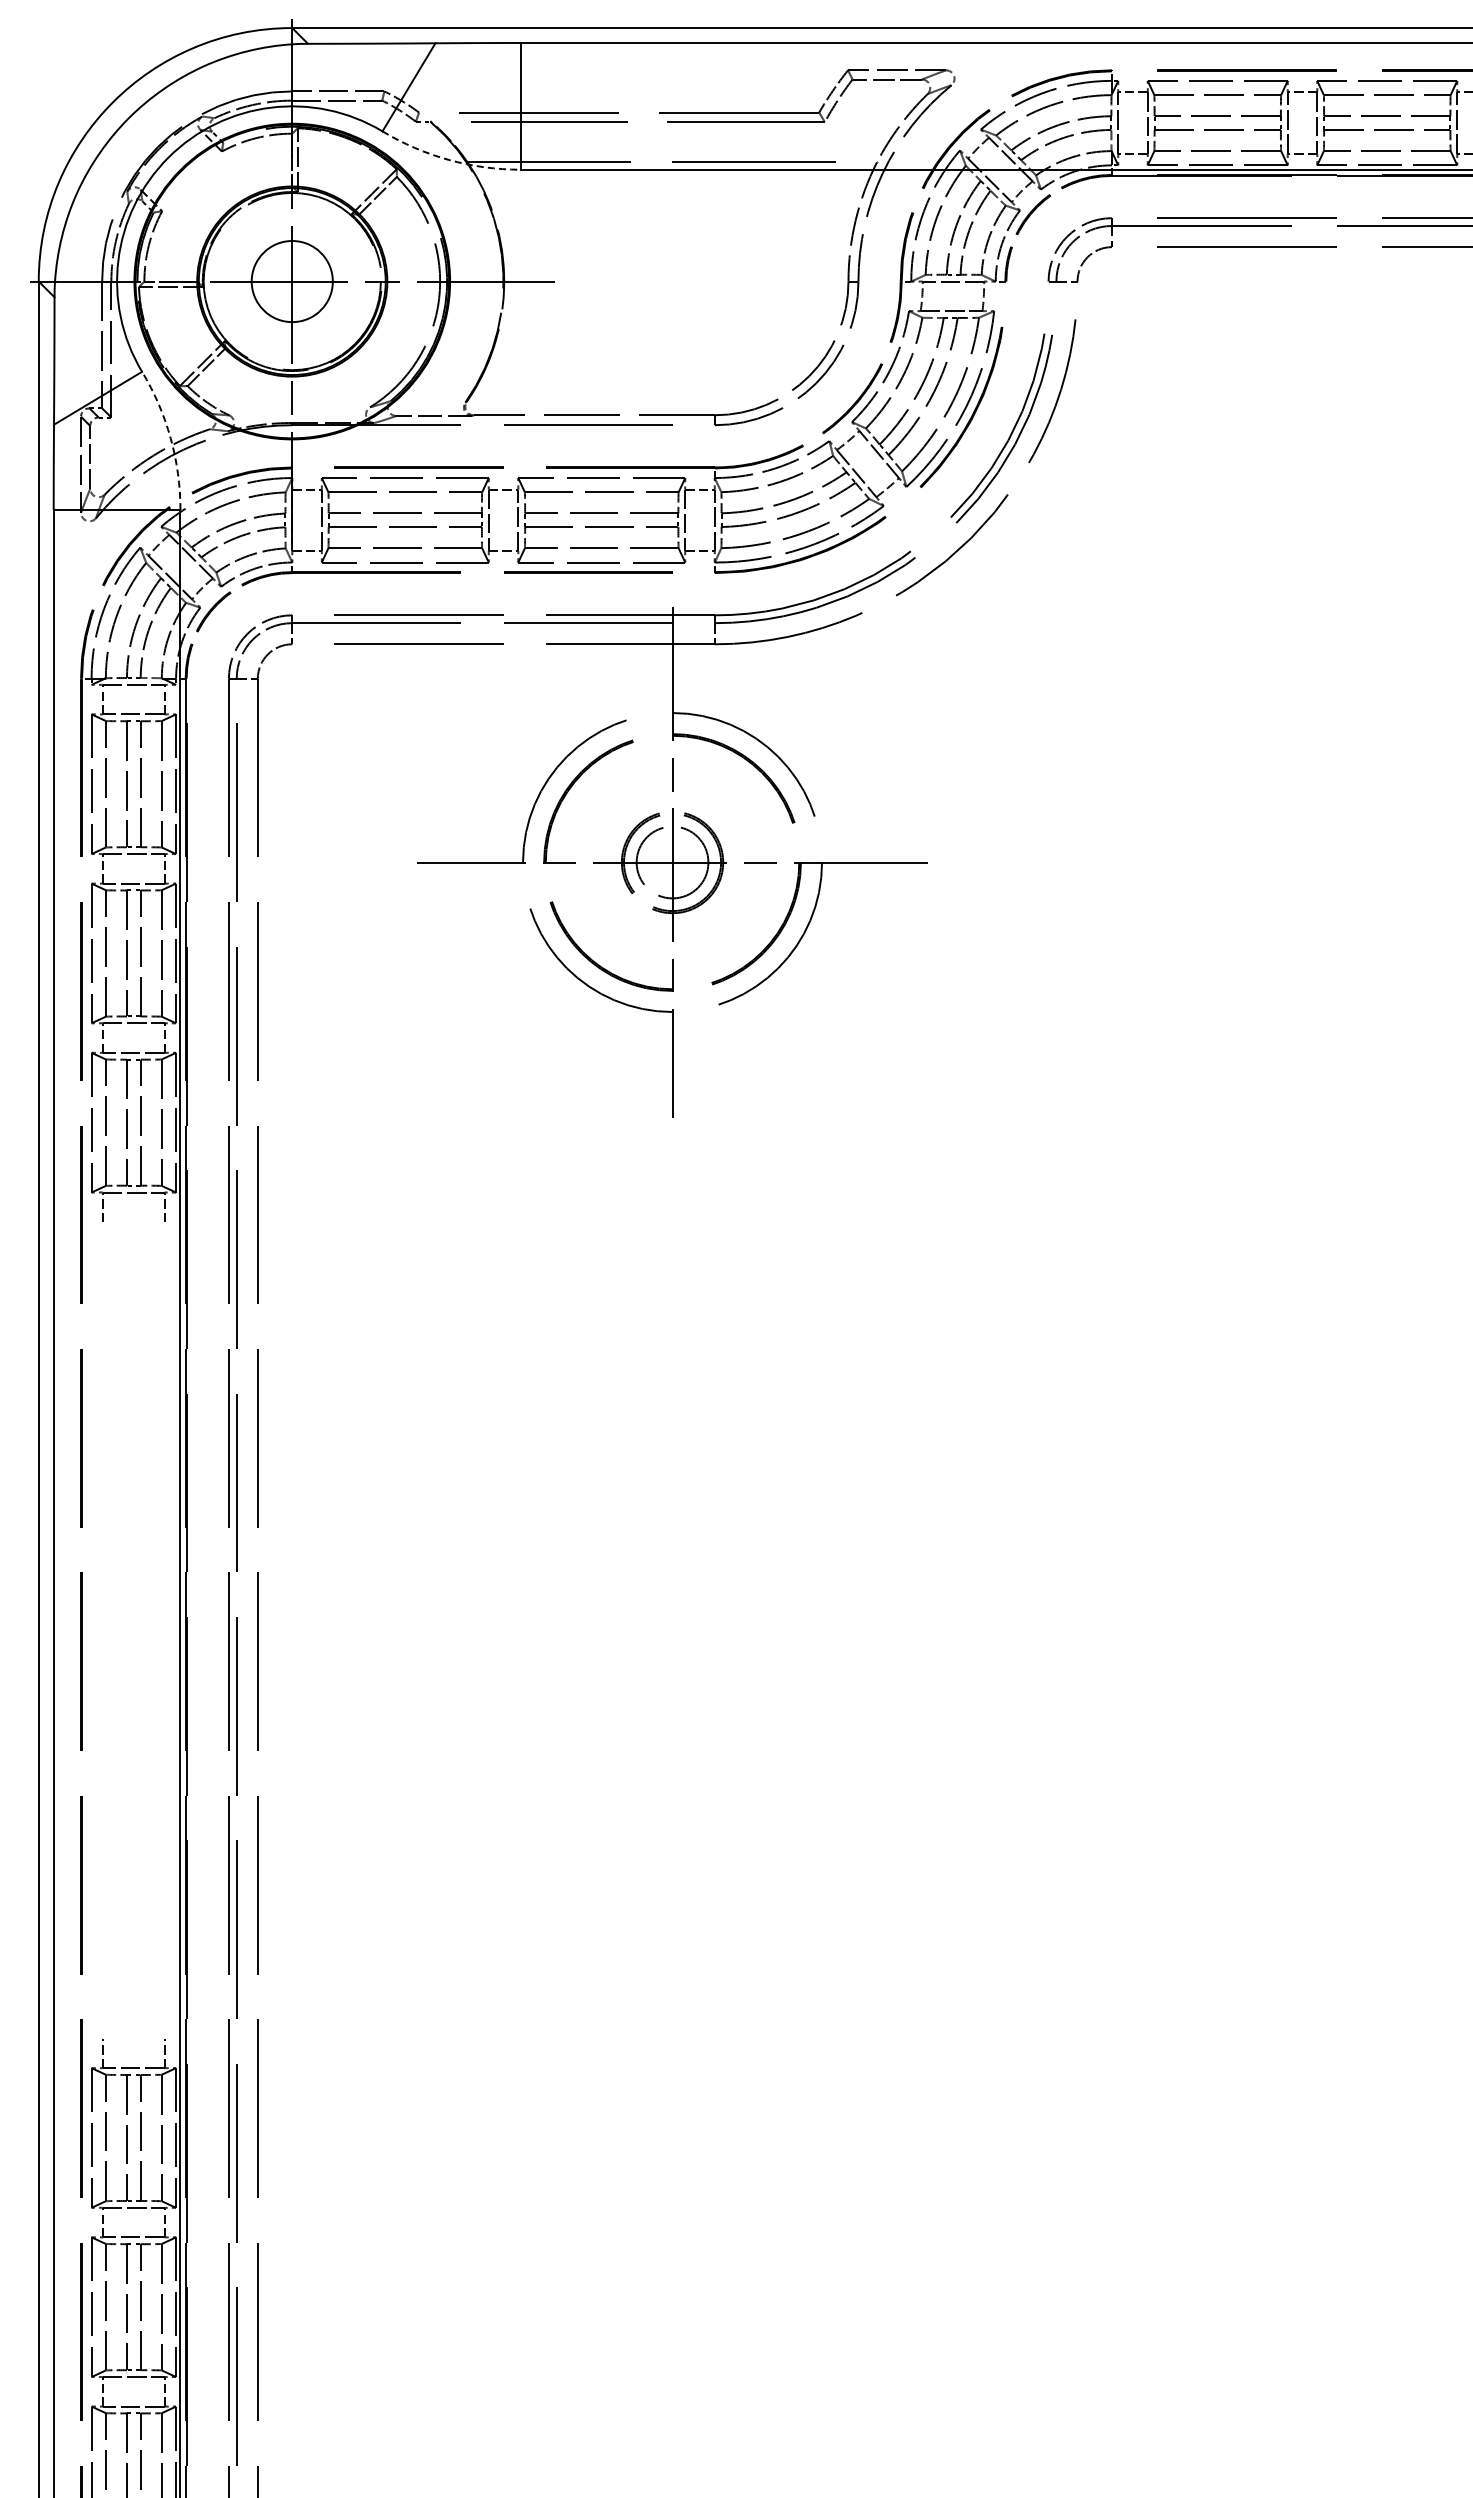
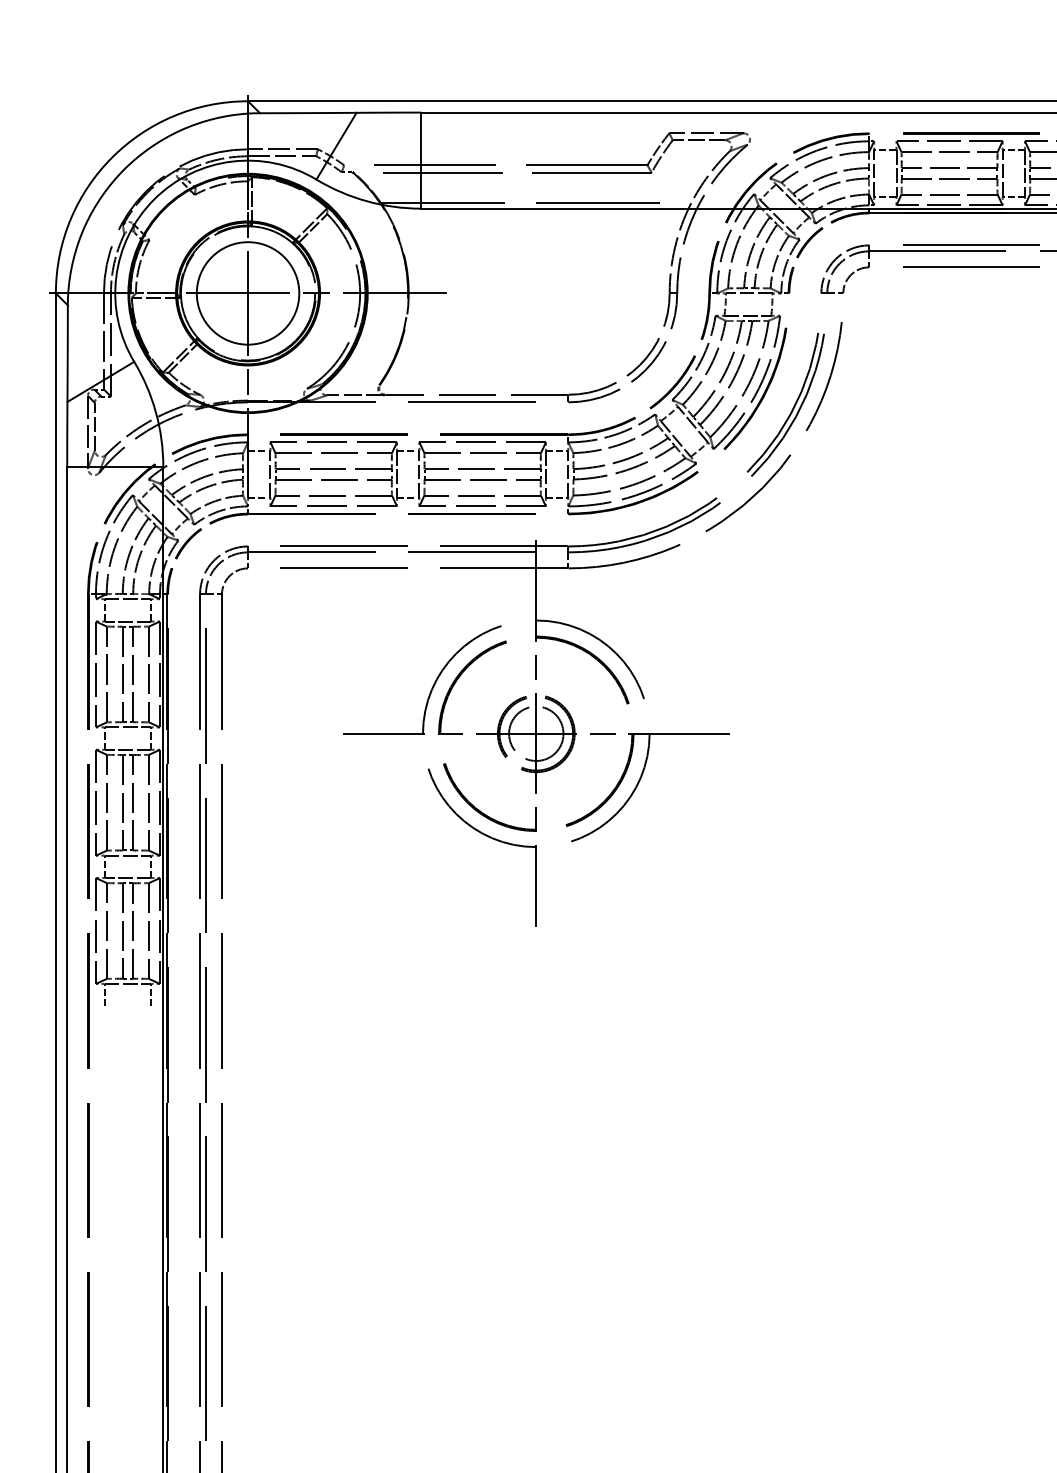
arc: (449, 159) -> (367, 200), dashed -> solid
circle: (291, 281) -> (247, 293), size x1.67
arc: (170, 438) -> (155, 412), dashed -> solid

